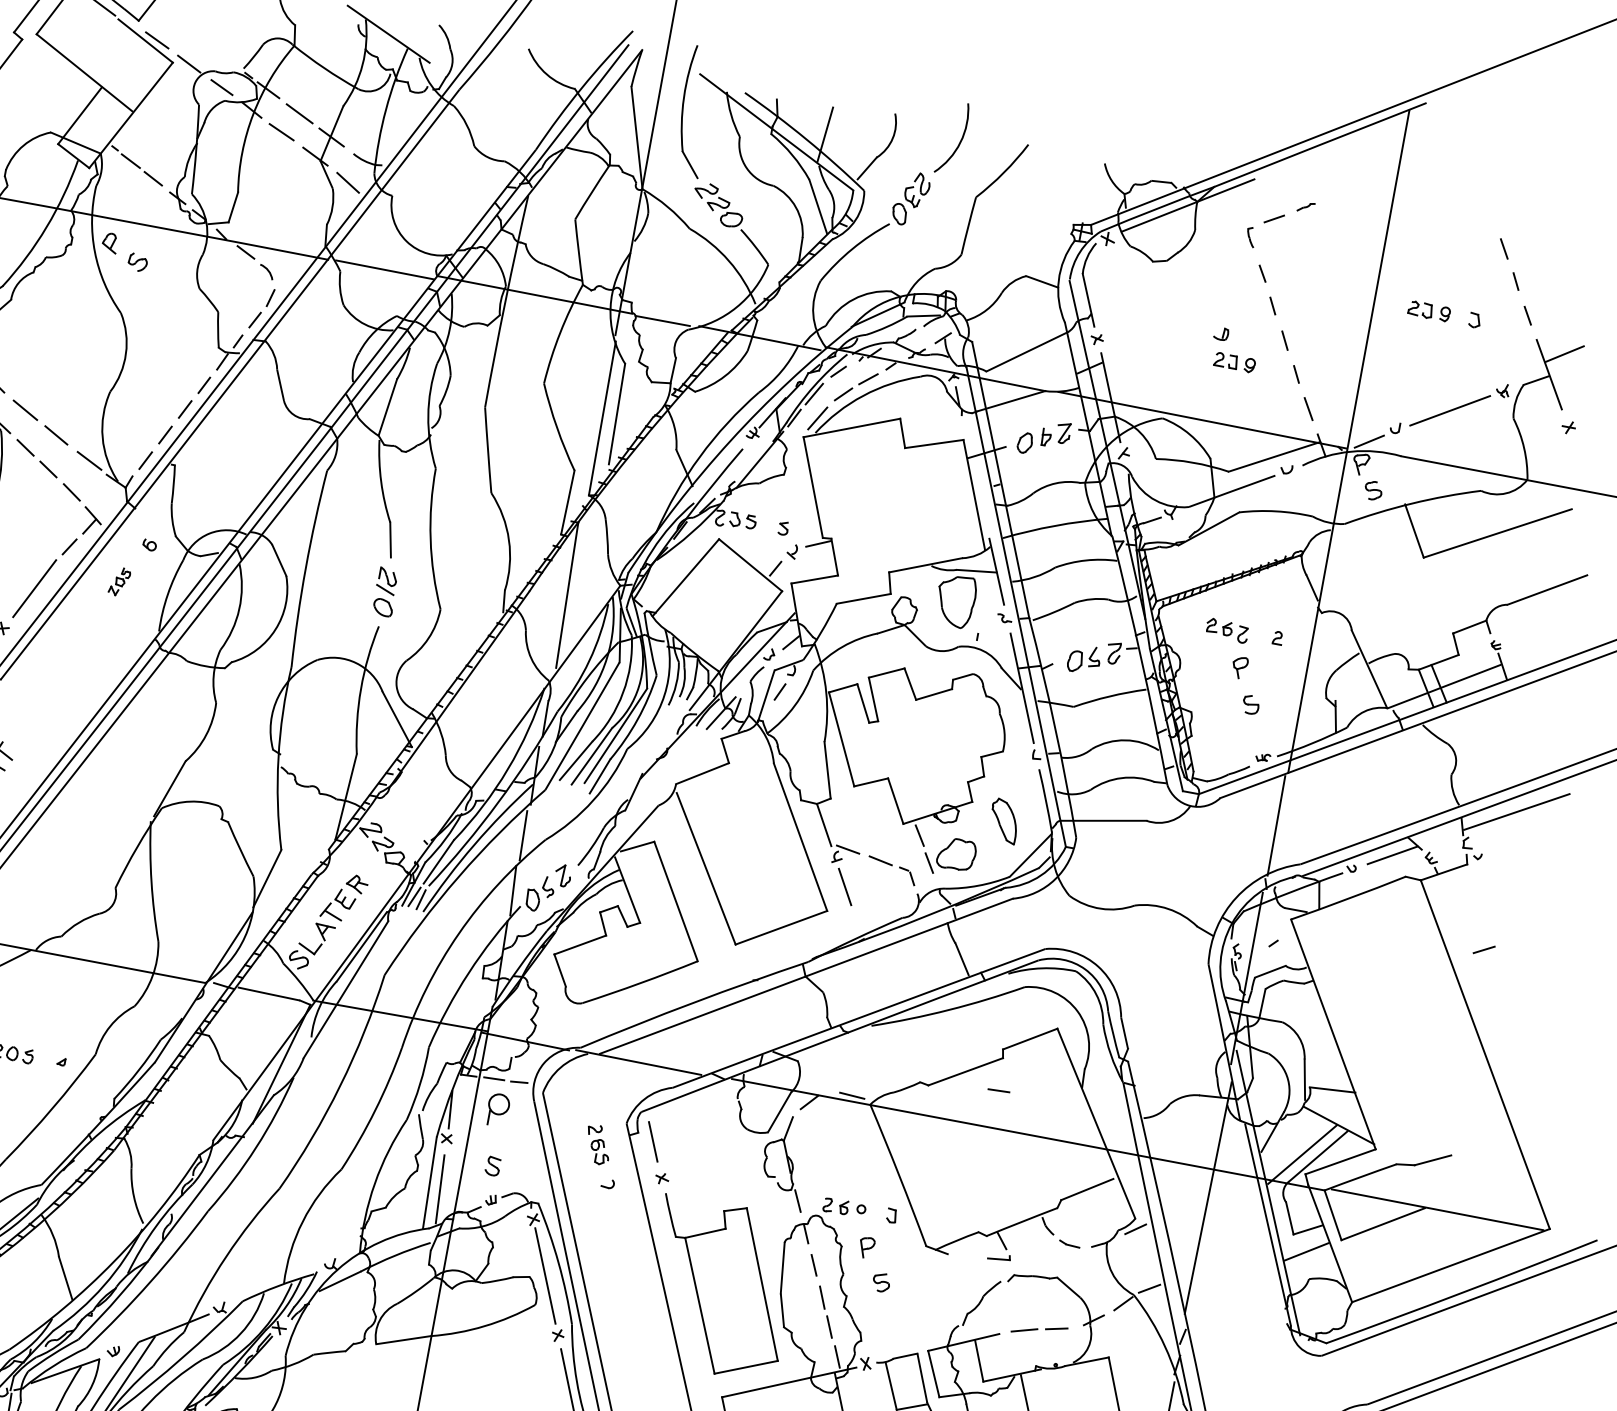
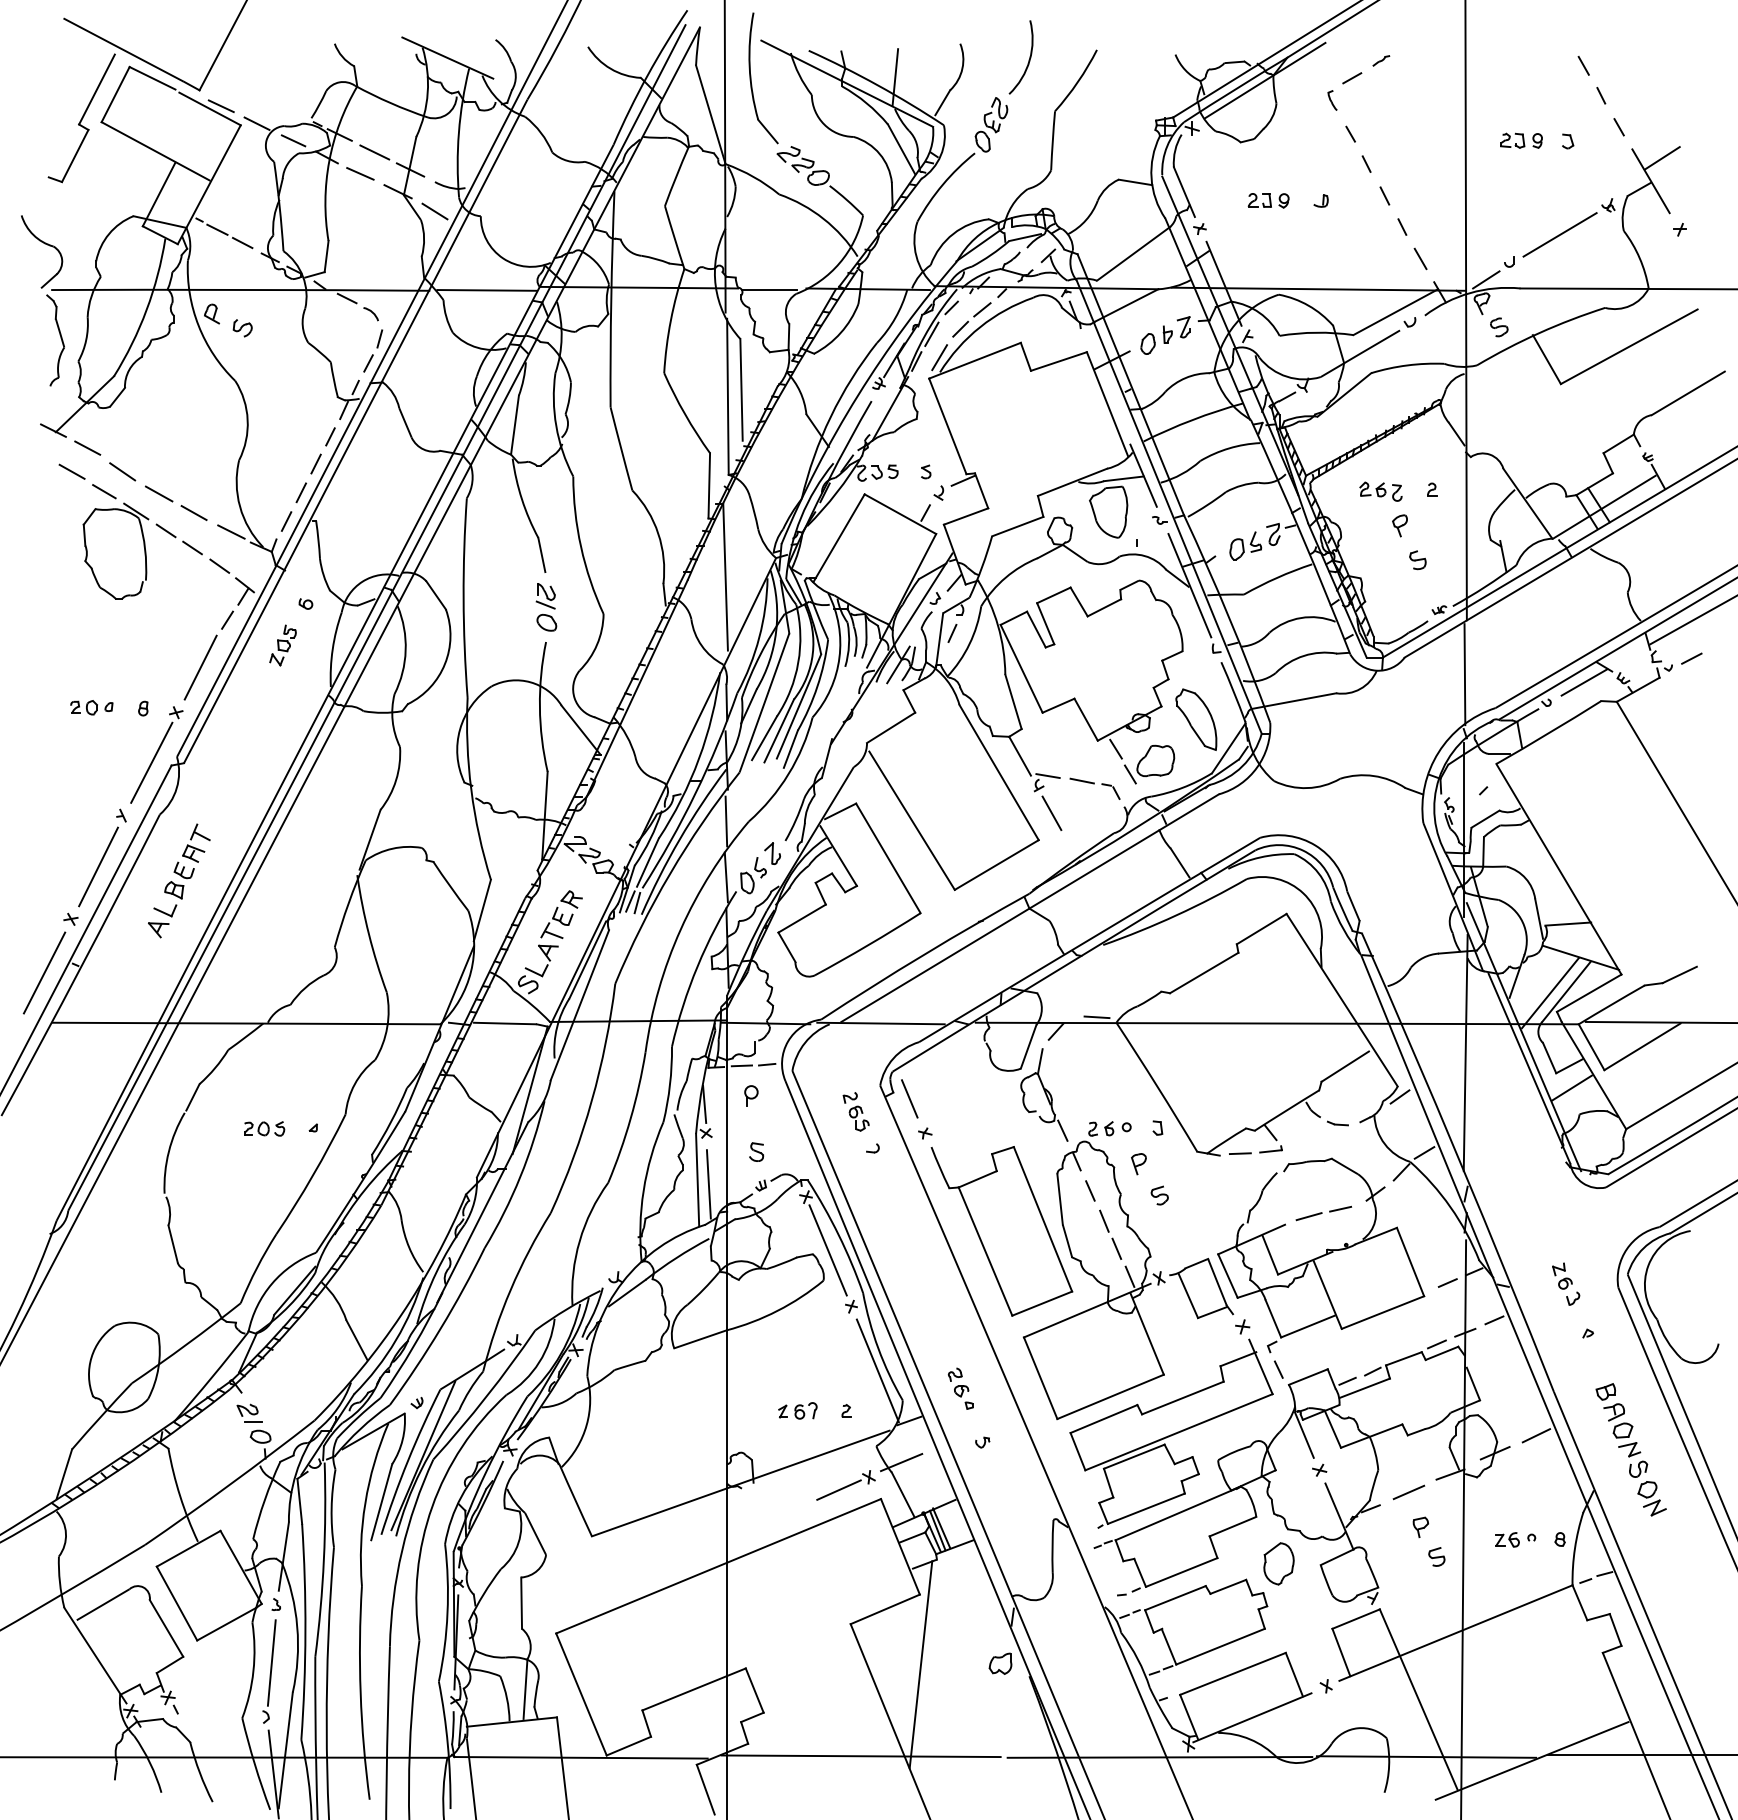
part: (1234, 362) -> (1268, 200), moved
part: (119, 581) -> (282, 645), size x1.43
part: (1004, 821) -> (1196, 719), size x1.43
line: (1483, 949) -> (1691, 658), moved
line: (999, 1090) -> (1240, 1153), moved
part: (498, 1109) -> (751, 1095), size x0.62

